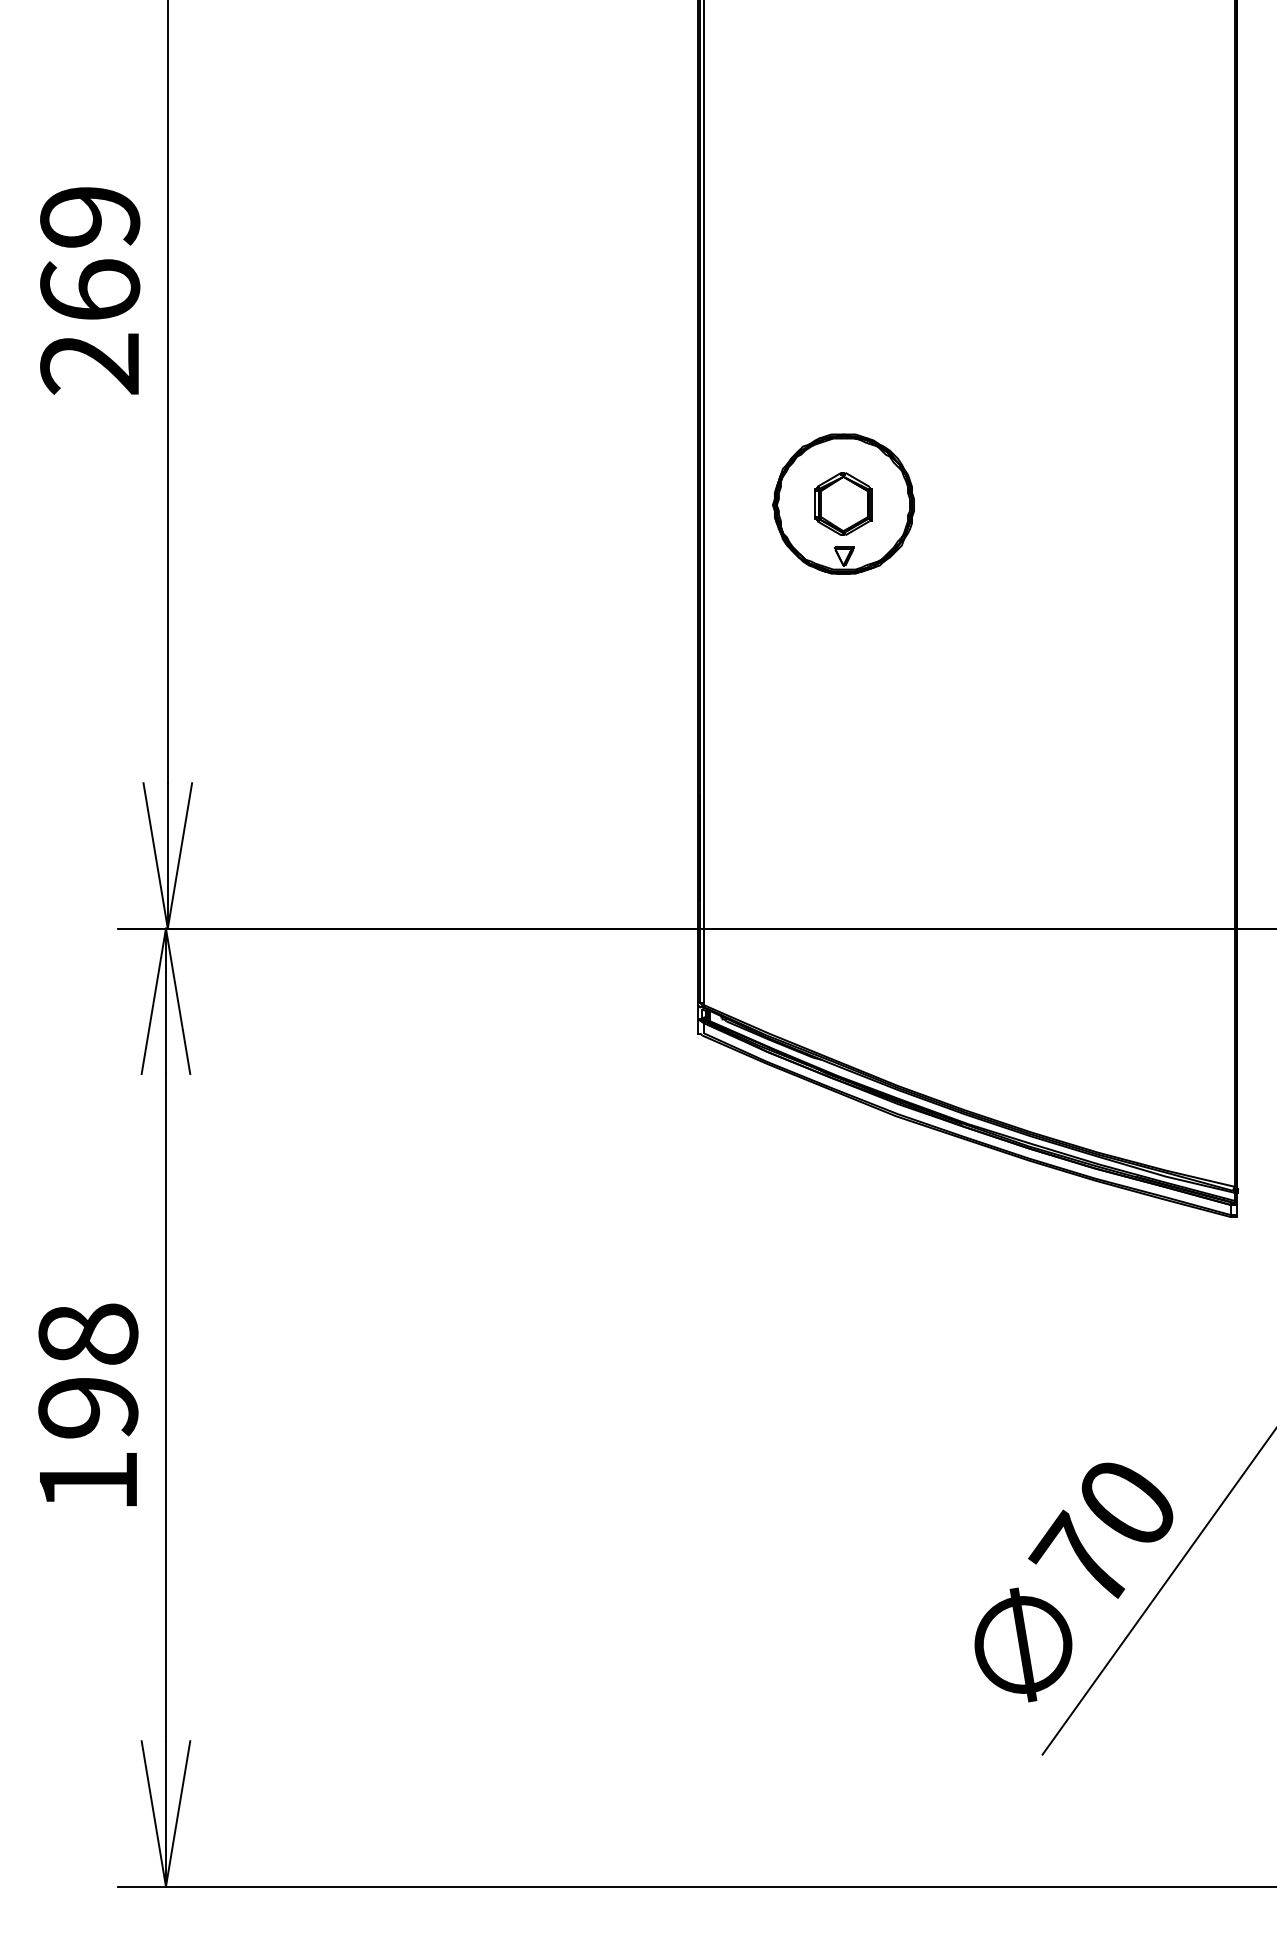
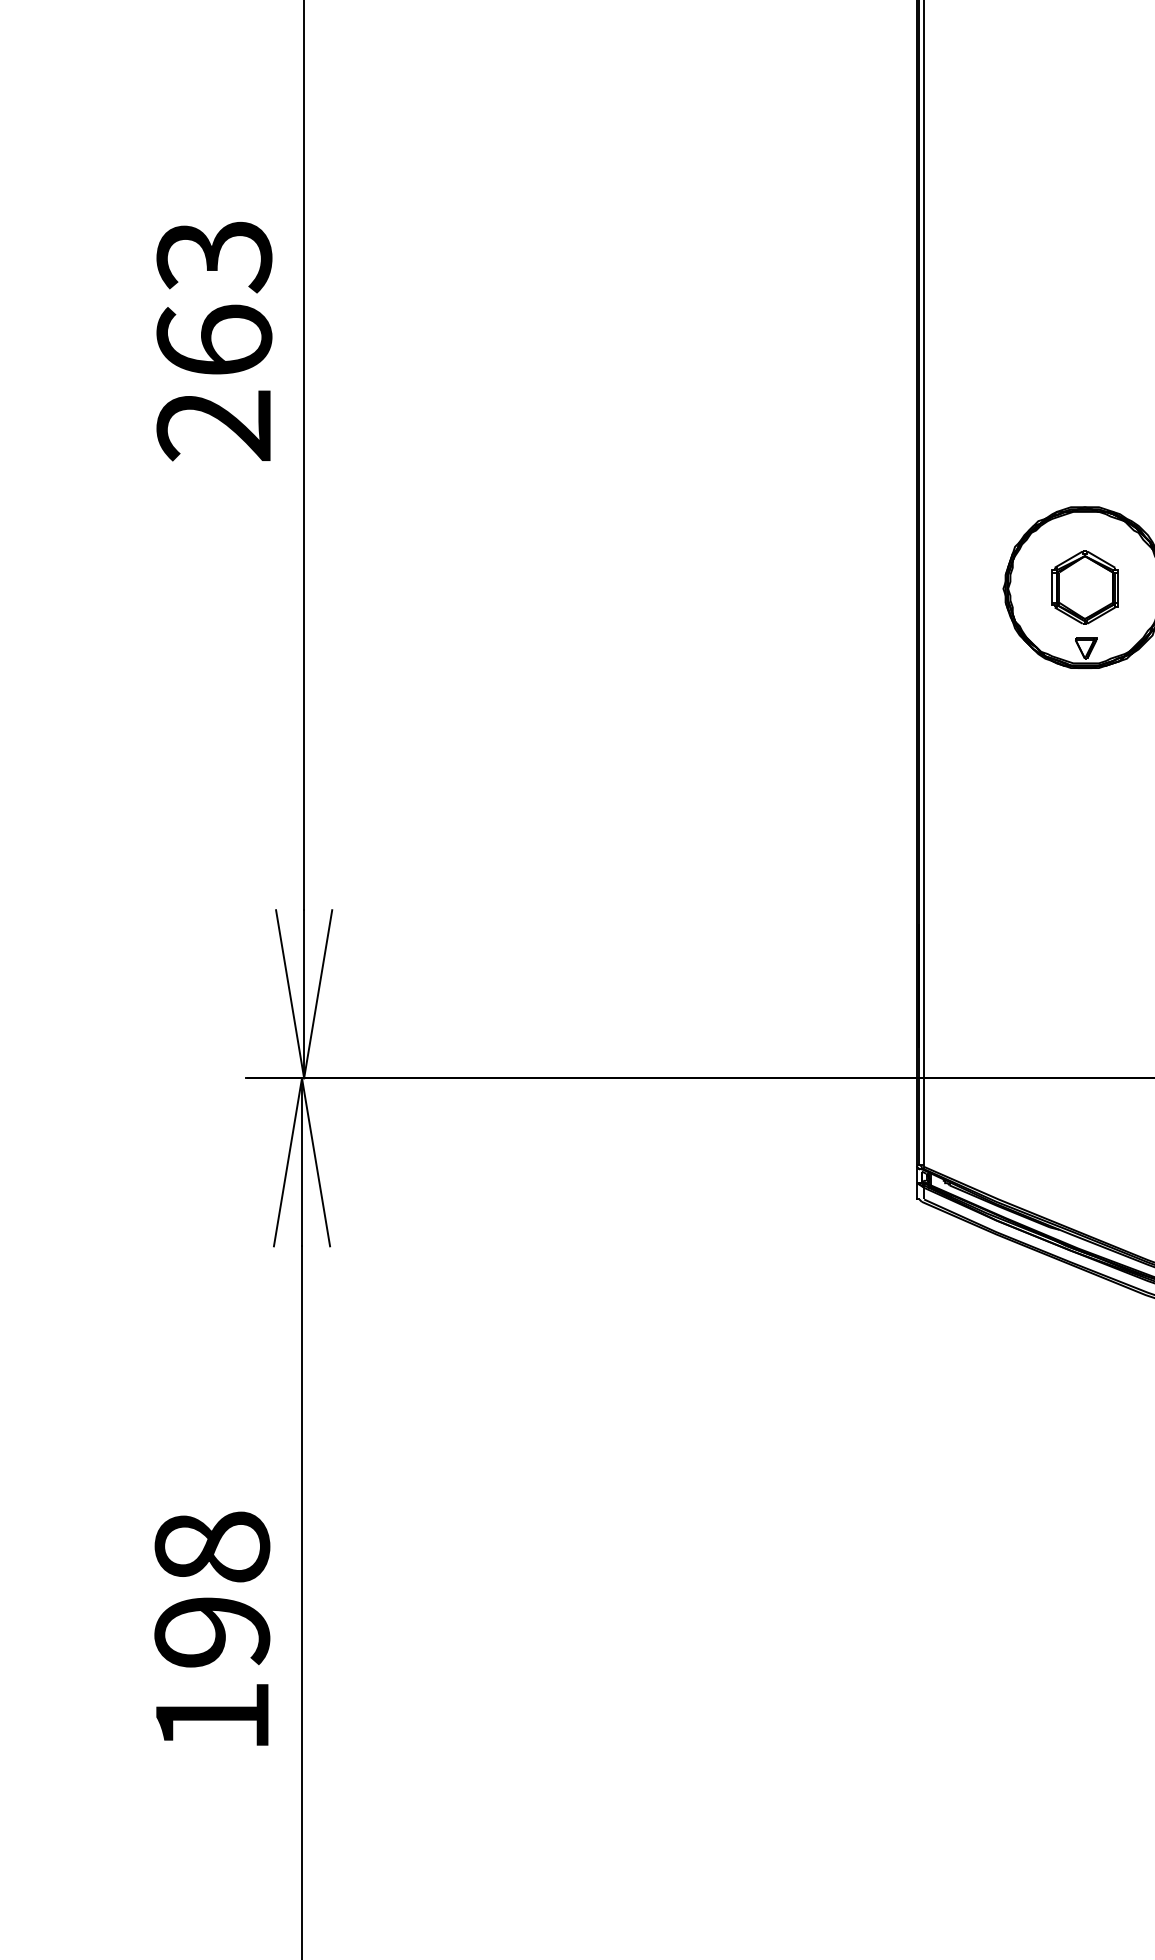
text: (90, 218) -> (214, 257), 269 -> 263

